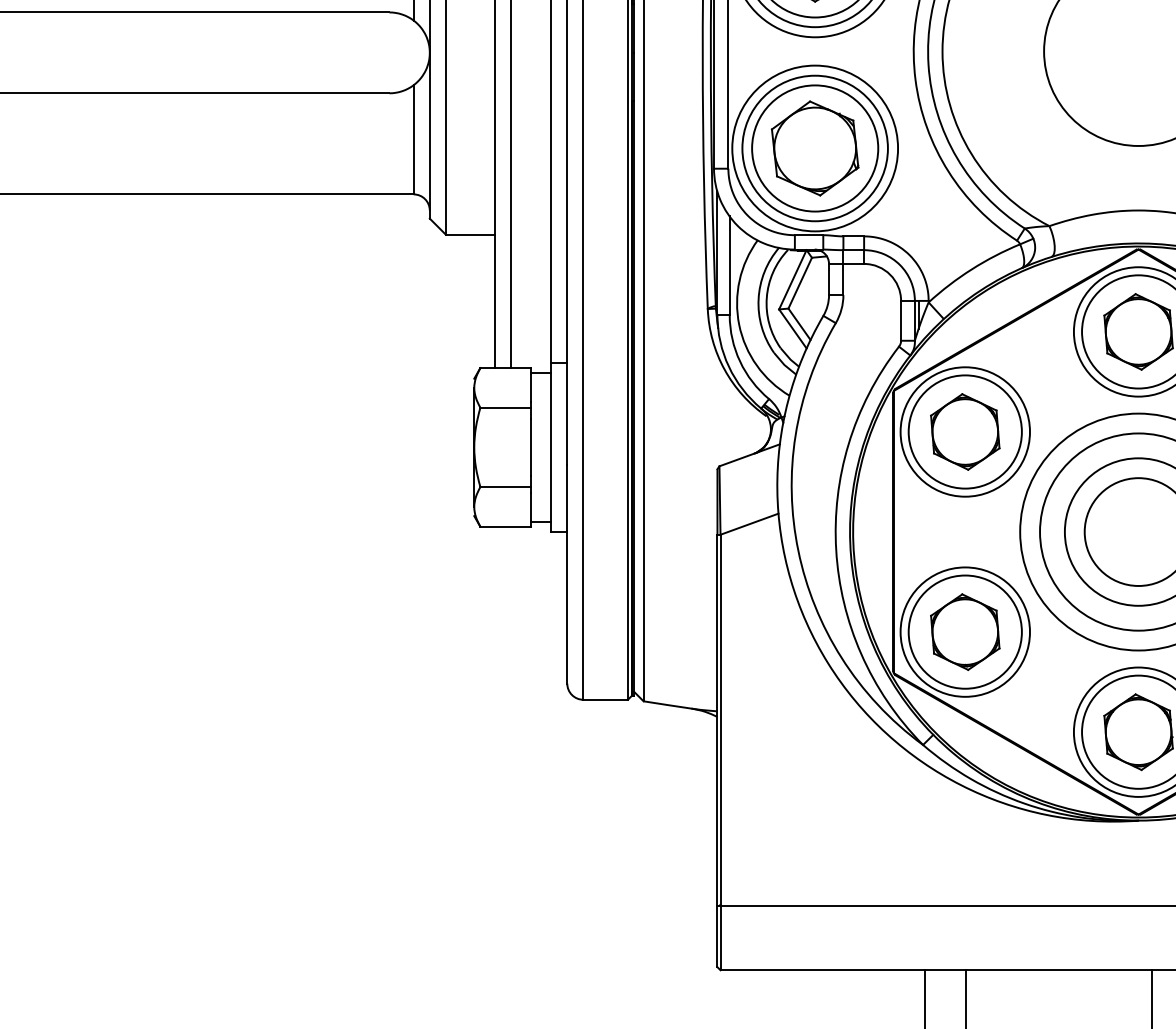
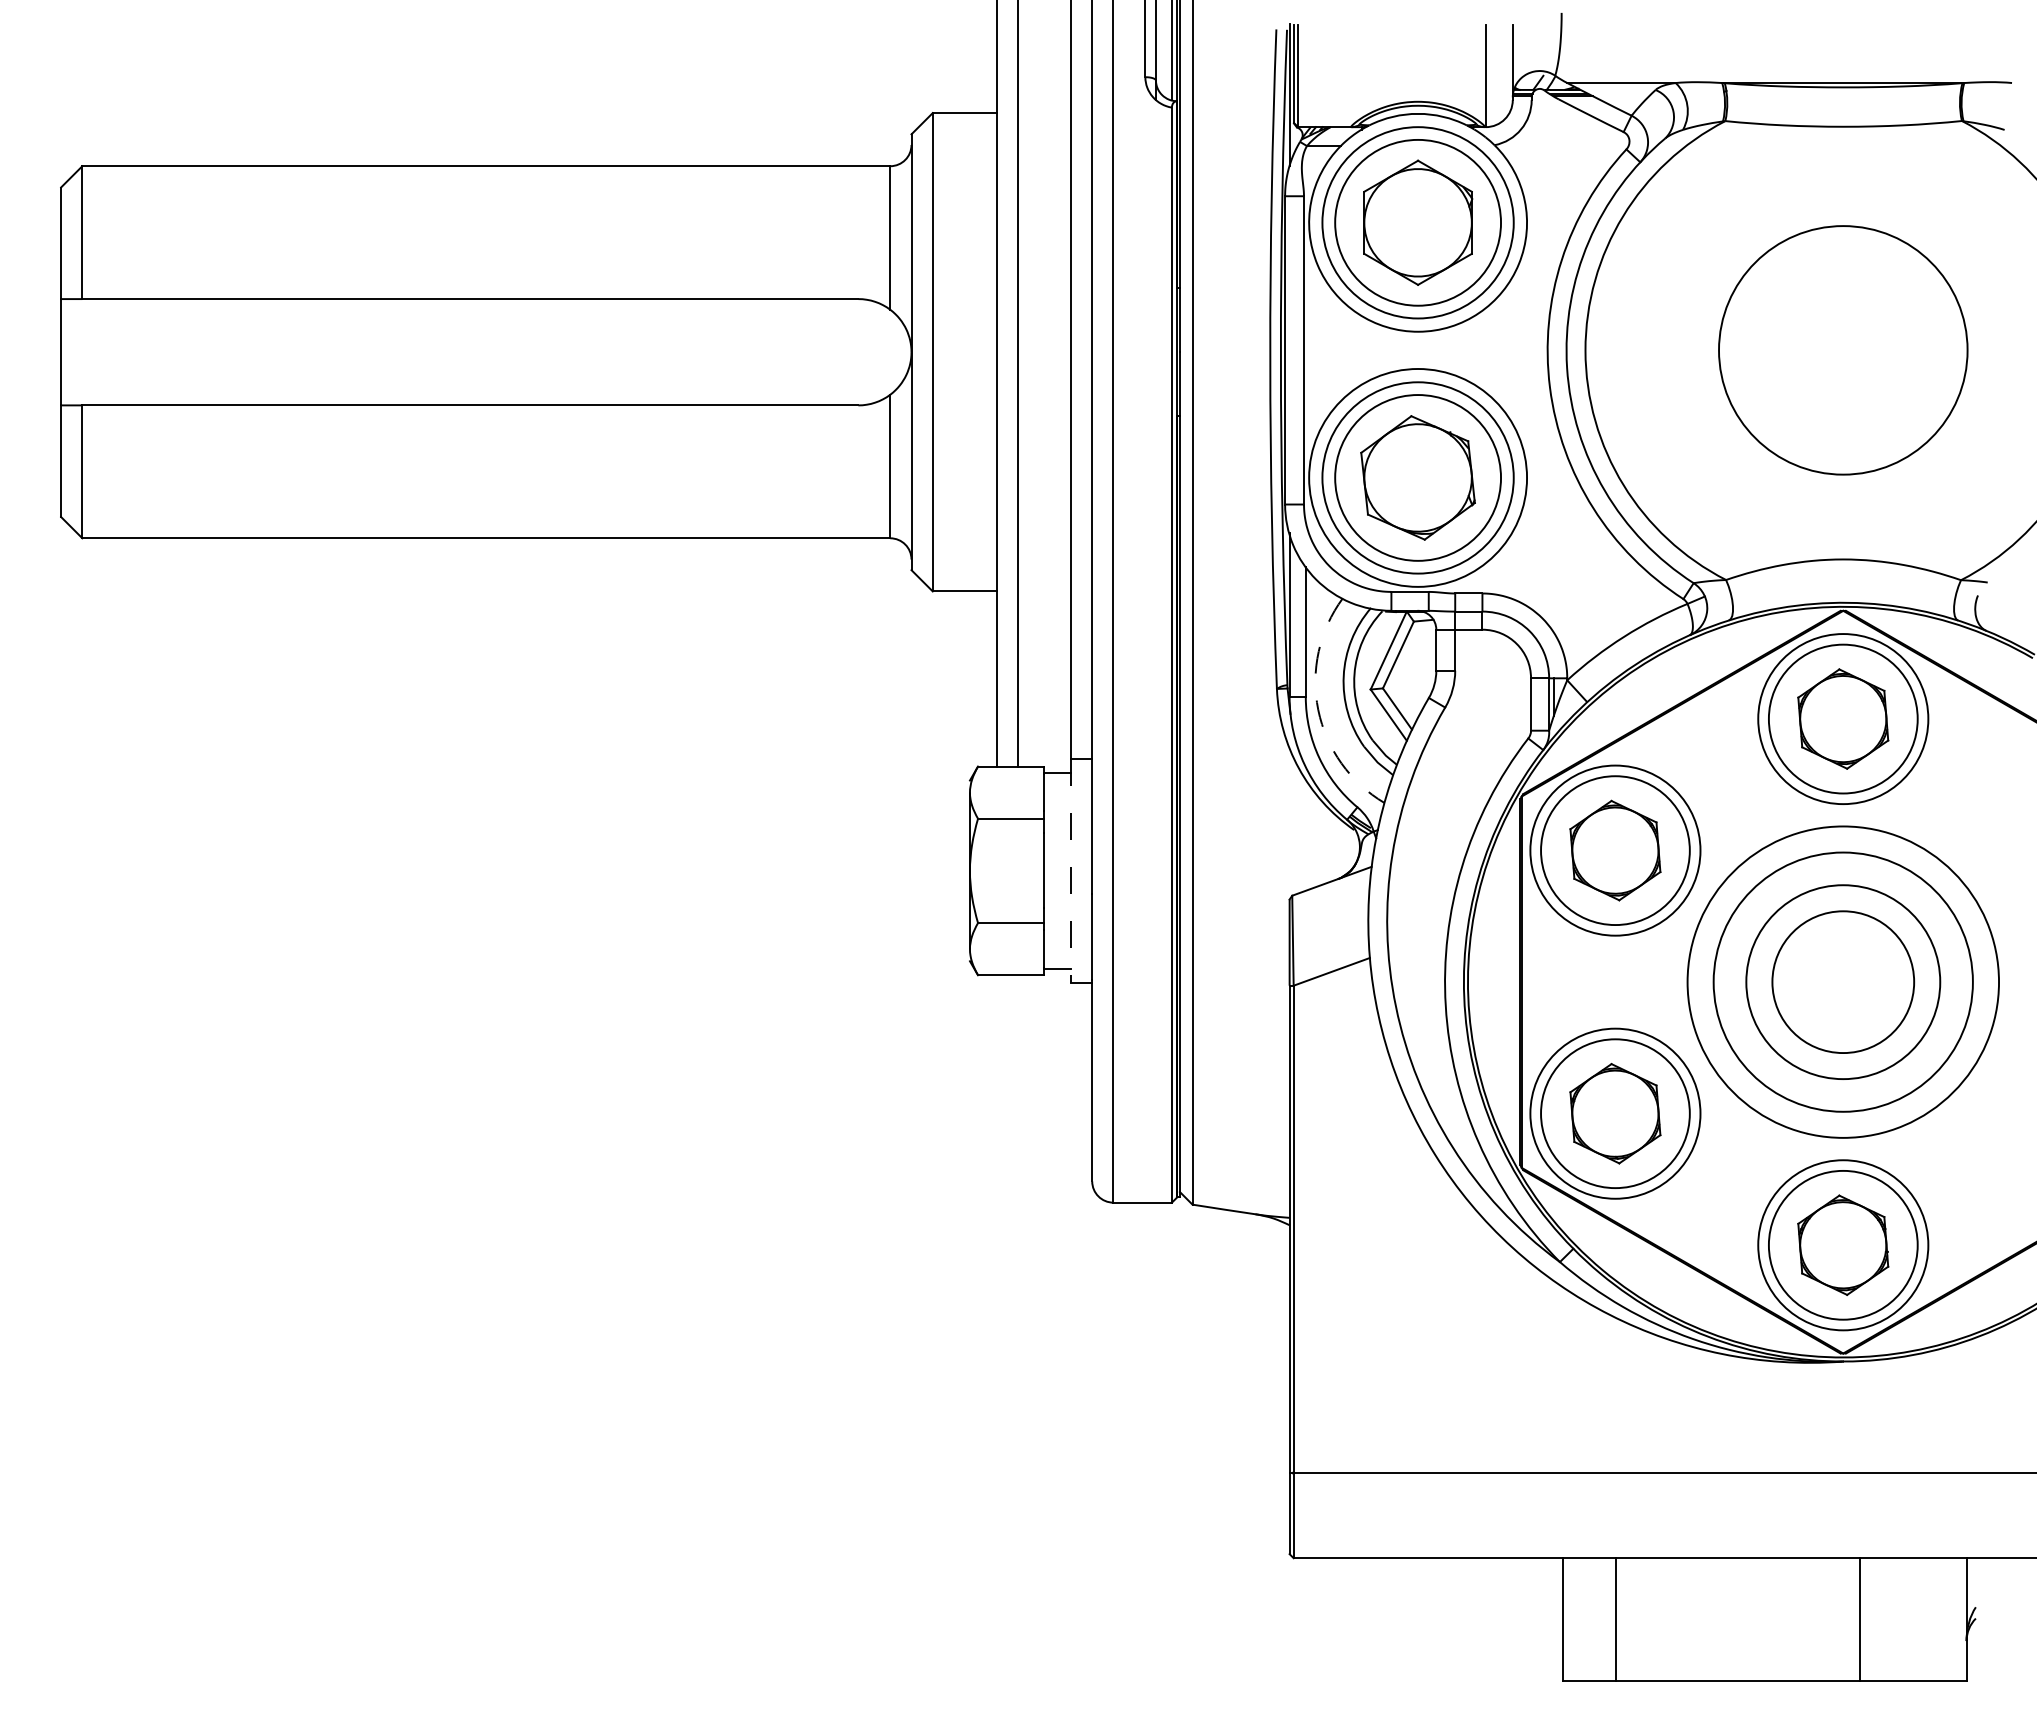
arc: (739, 324) -> (1318, 709), solid -> dashed
line: (550, 447) -> (1070, 870), solid -> dashed

